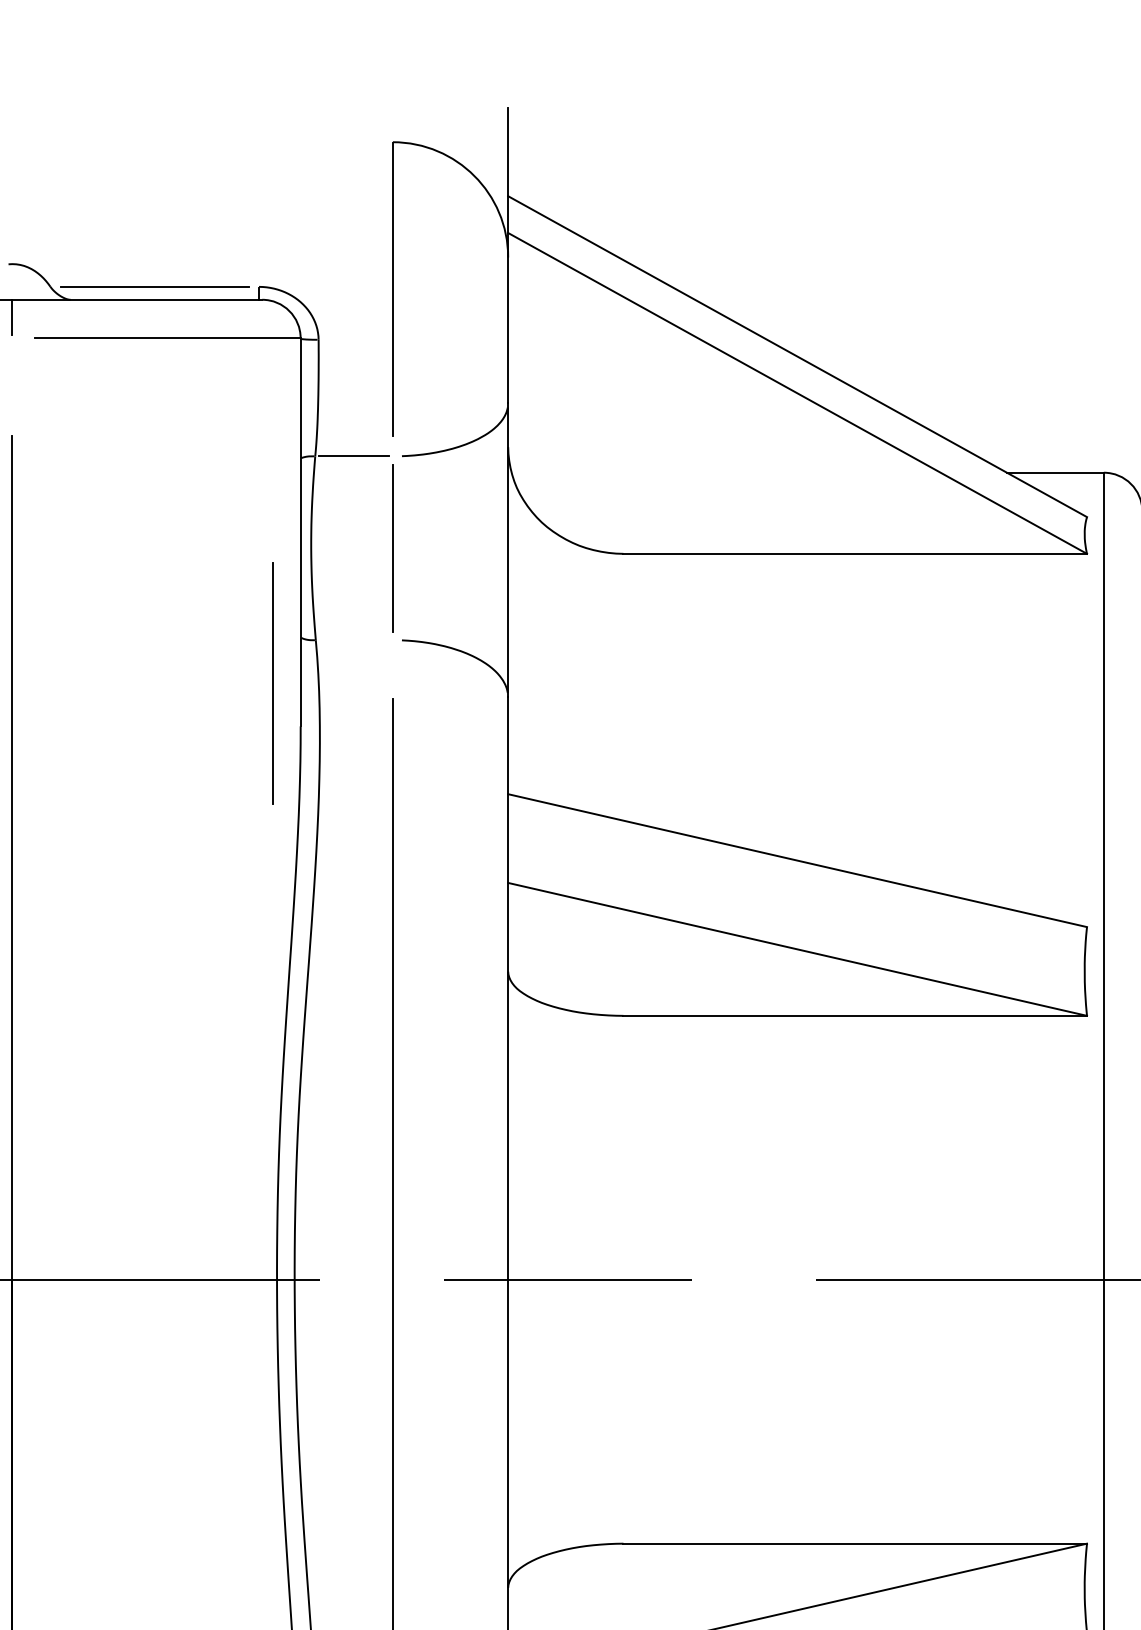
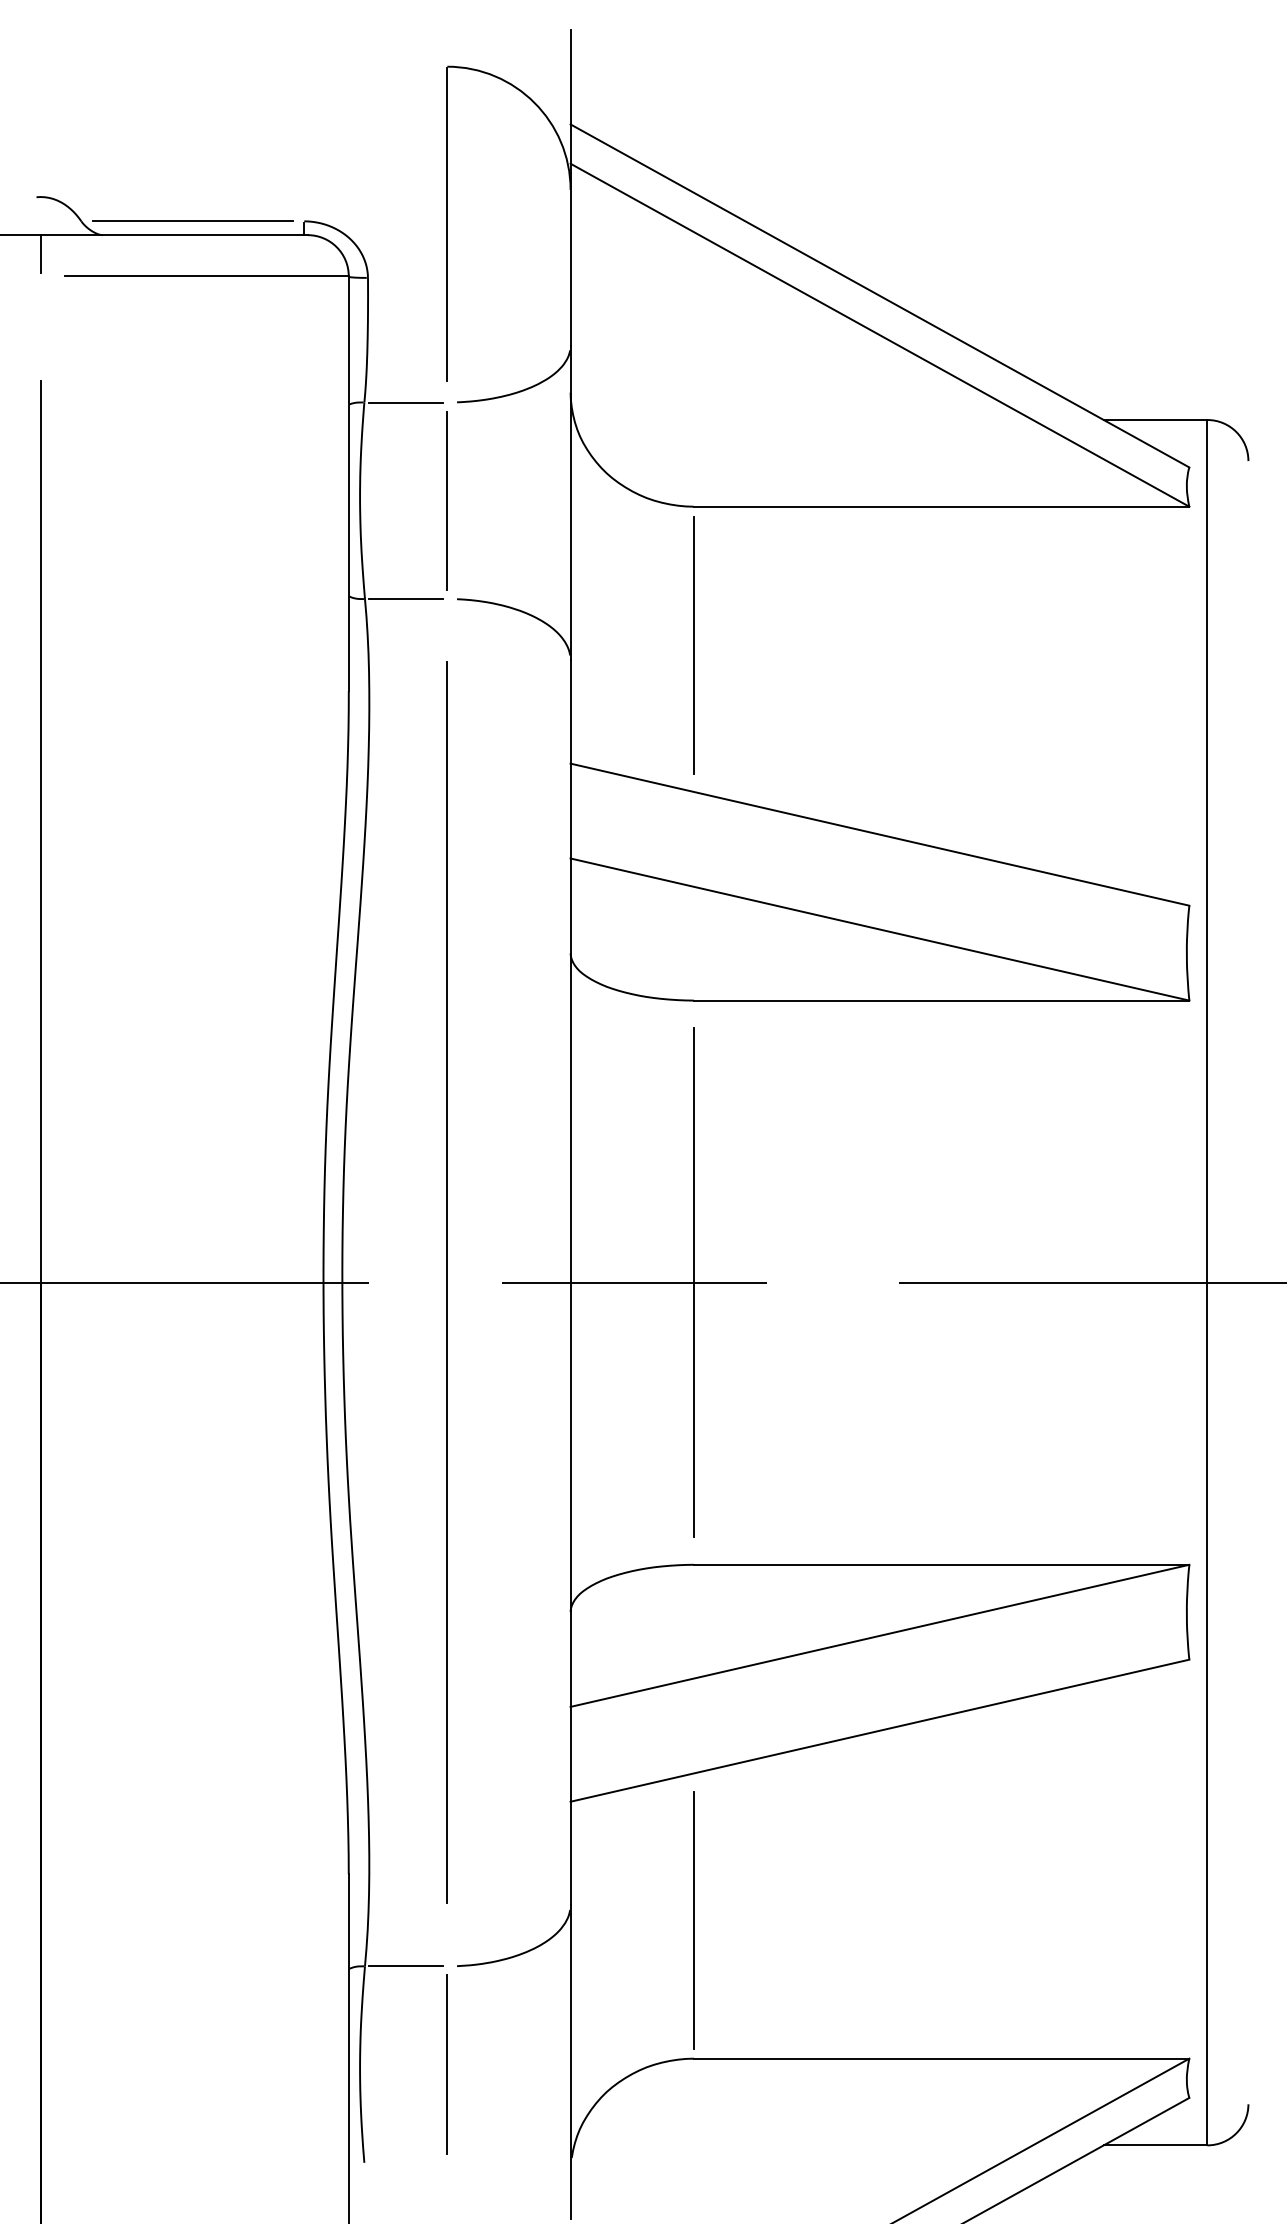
line: (354, 640) -> (406, 599), added
line: (272, 683) -> (693, 645), moved
line: (623, 1279) -> (693, 1282), added

